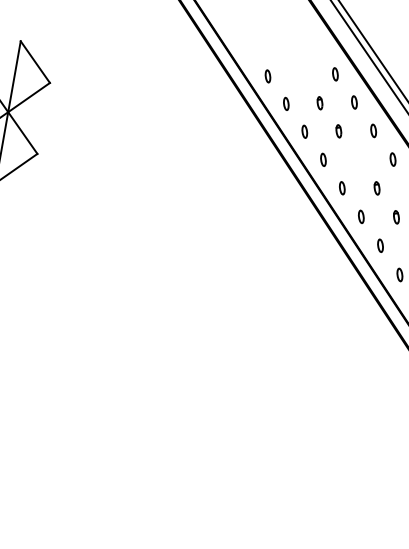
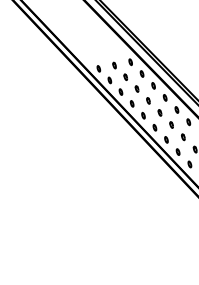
part: (301, 75) -> (114, 65), added
part: (358, 158) -> (148, 100), added

